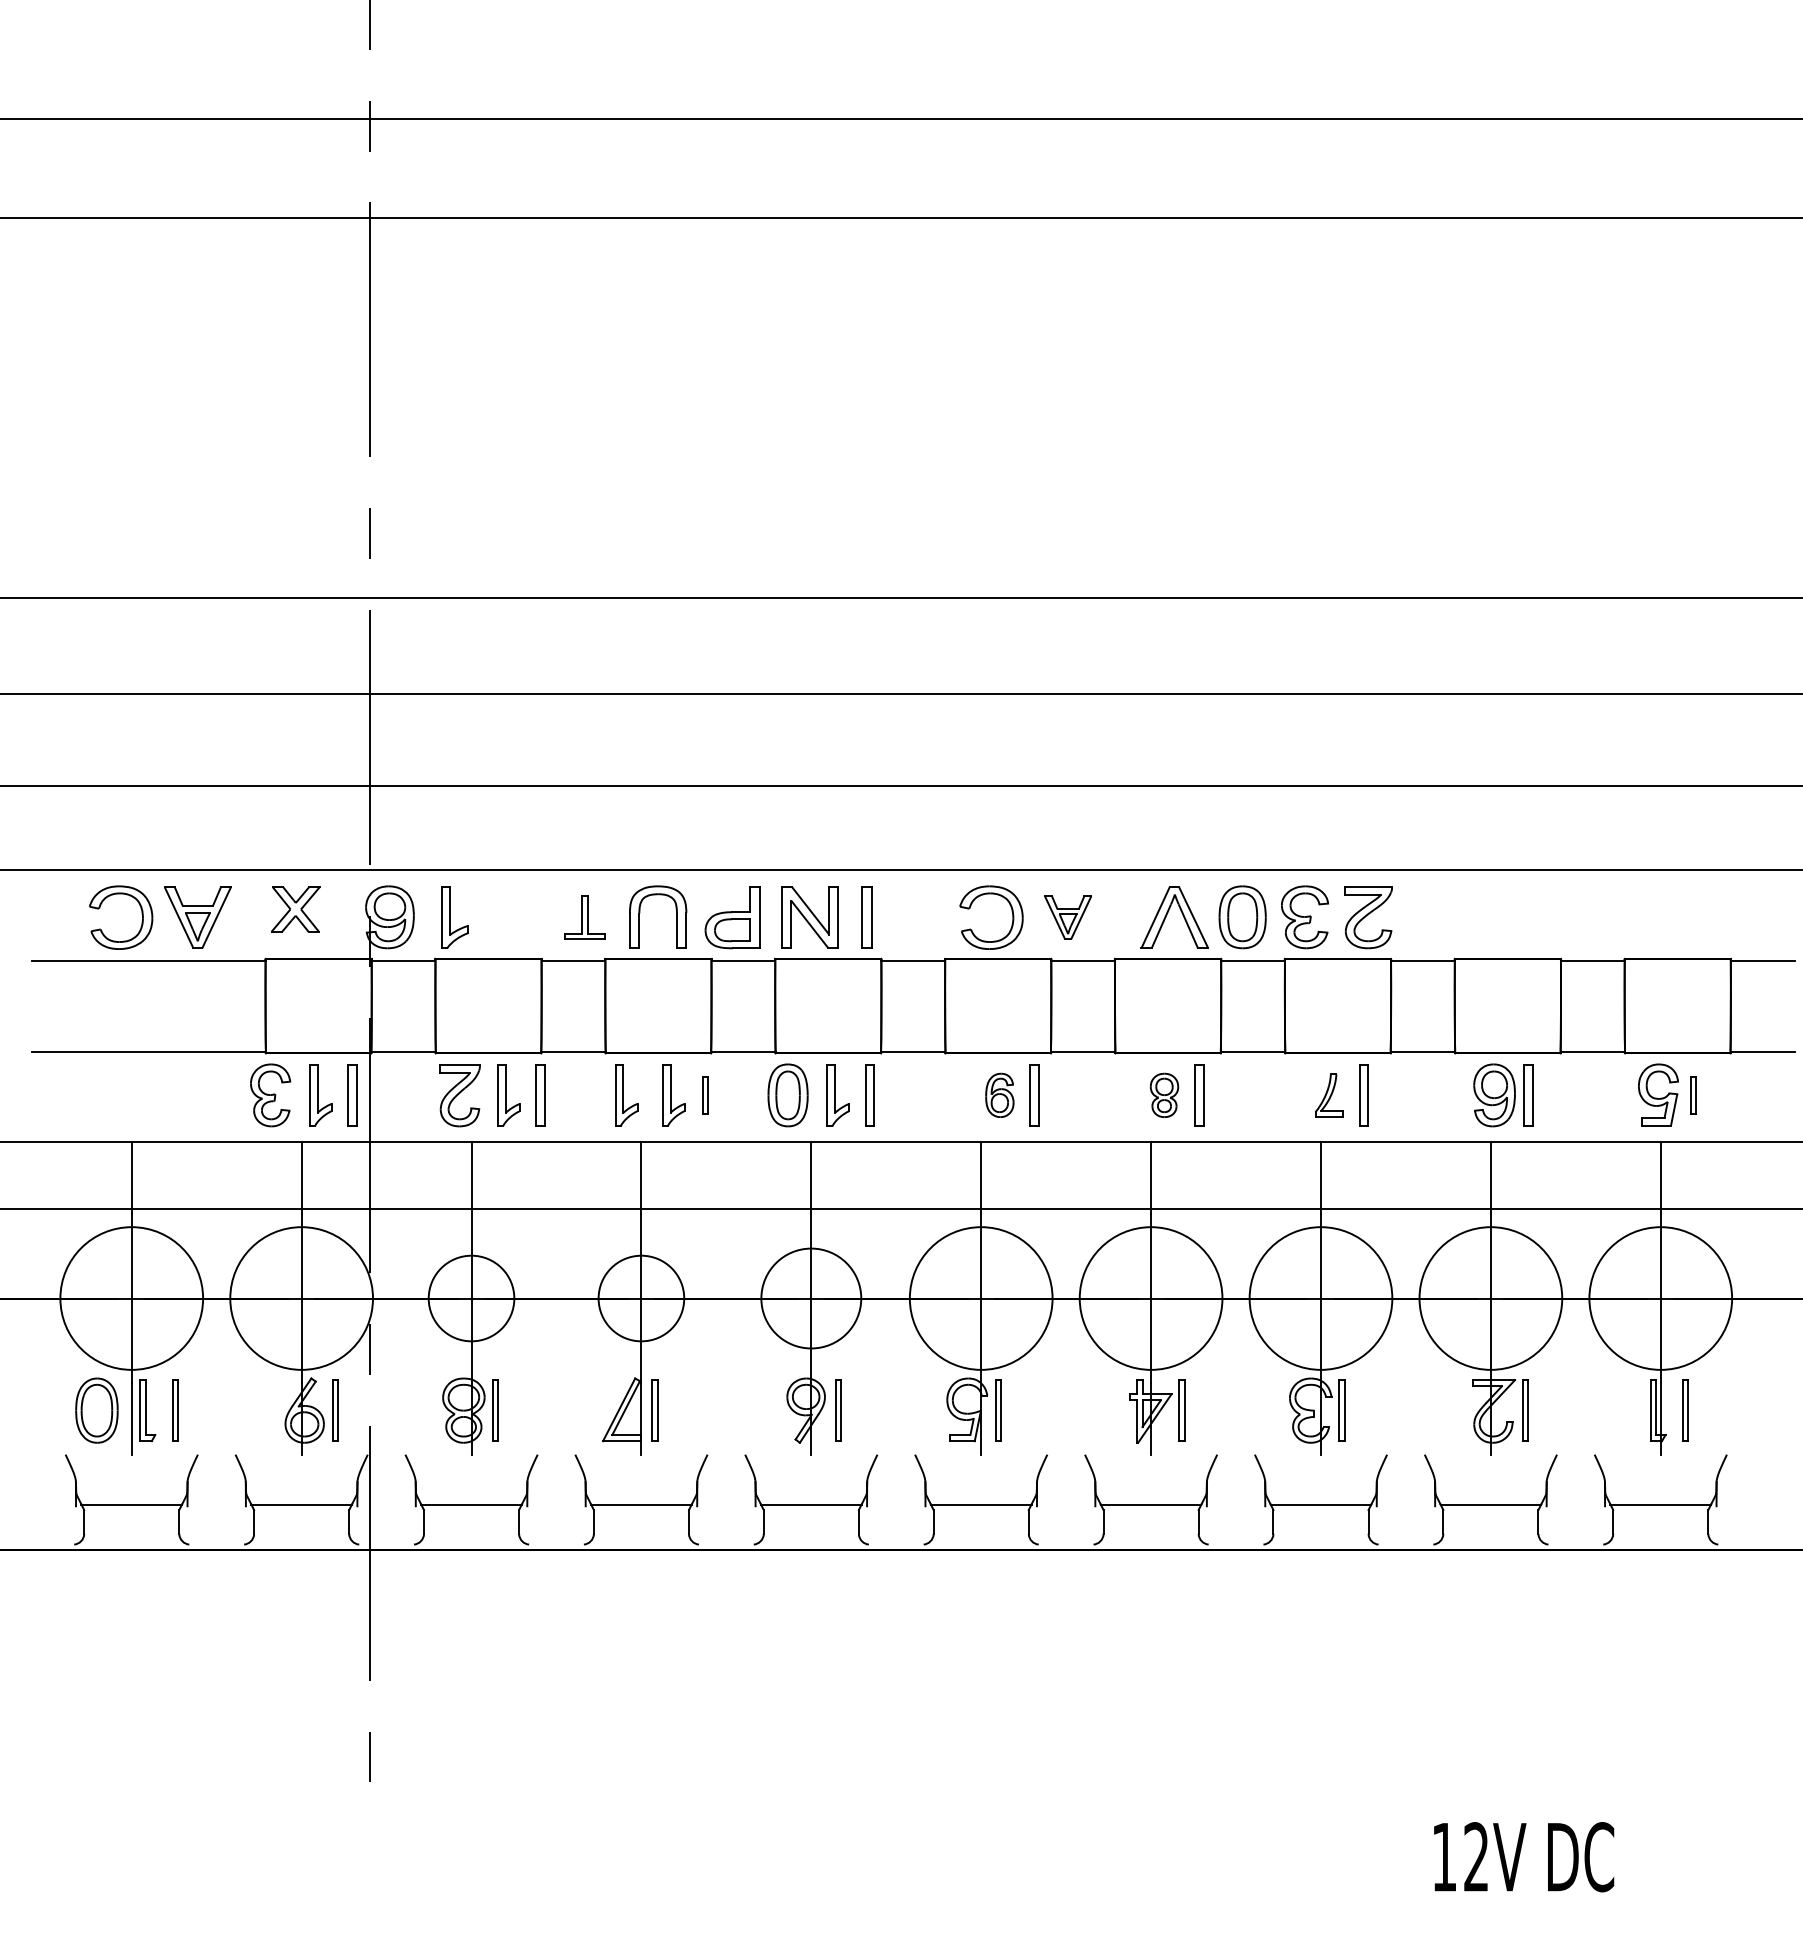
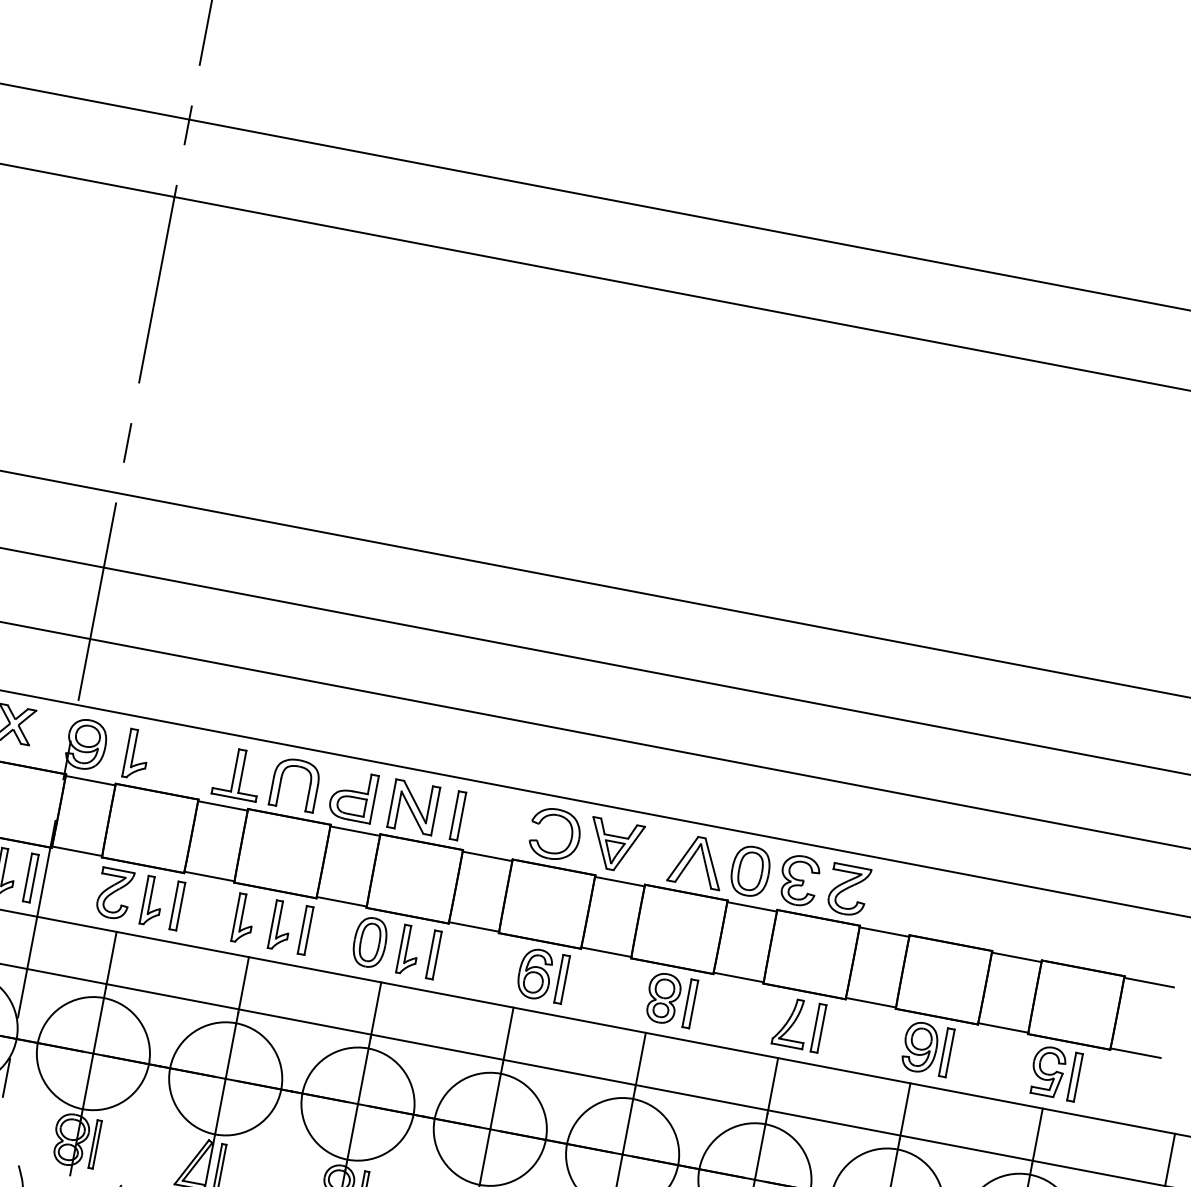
part: (584, 917) -> (237, 773), size x1.43
part: (1067, 917) -> (614, 845), size x1.43
part: (705, 1095) -> (305, 930), size x1.67
part: (999, 1095) -> (534, 973), size x1.43
part: (1164, 1095) -> (663, 998), size x1.43
part: (1329, 1095) -> (791, 1022), size x1.43
part: (1693, 1095) -> (1075, 1077), size x1.67
circle: (471, 1298) -> (93, 1053), size x1.67
circle: (641, 1298) -> (225, 1078), size x1.67
circle: (810, 1298) -> (357, 1103), size x1.43

